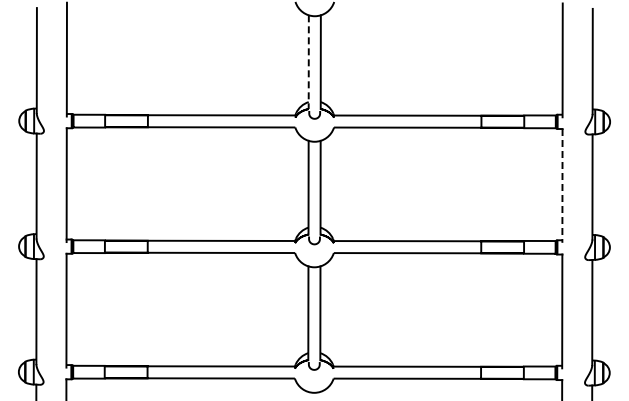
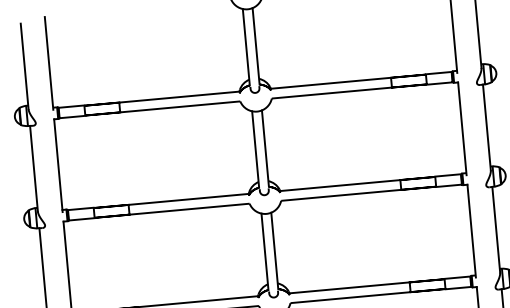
line: (308, 62) -> (246, 47), dashed -> solid
line: (562, 185) -> (462, 128), dashed -> solid

